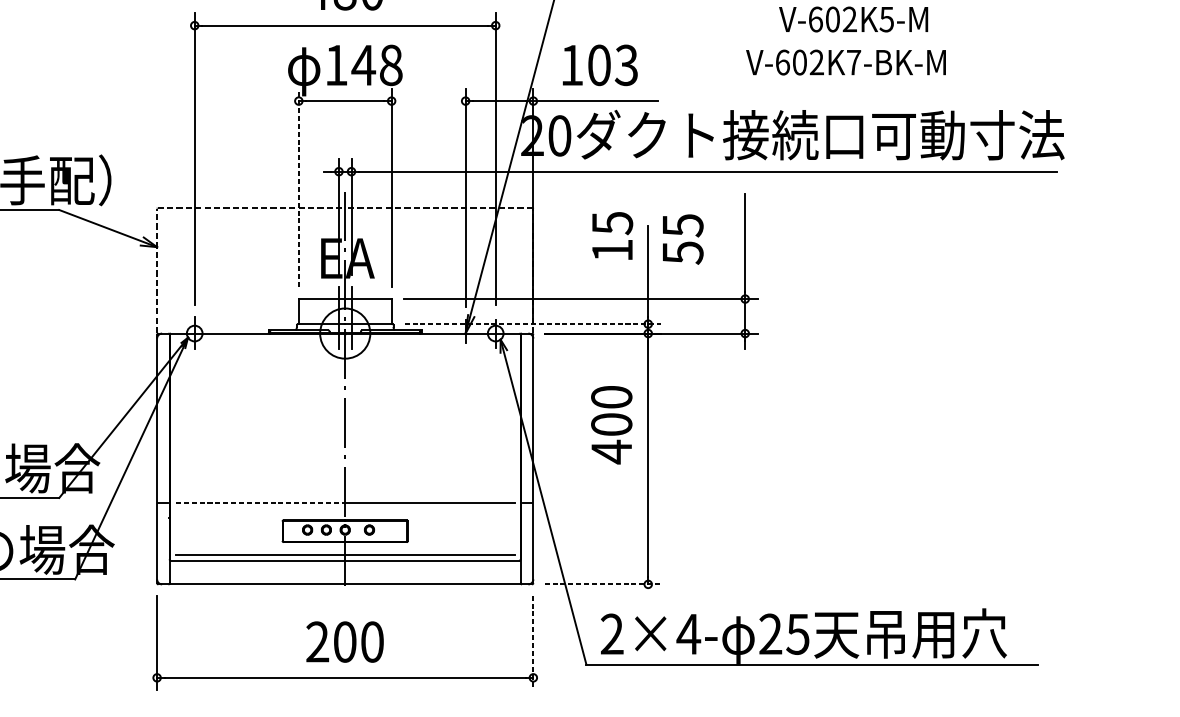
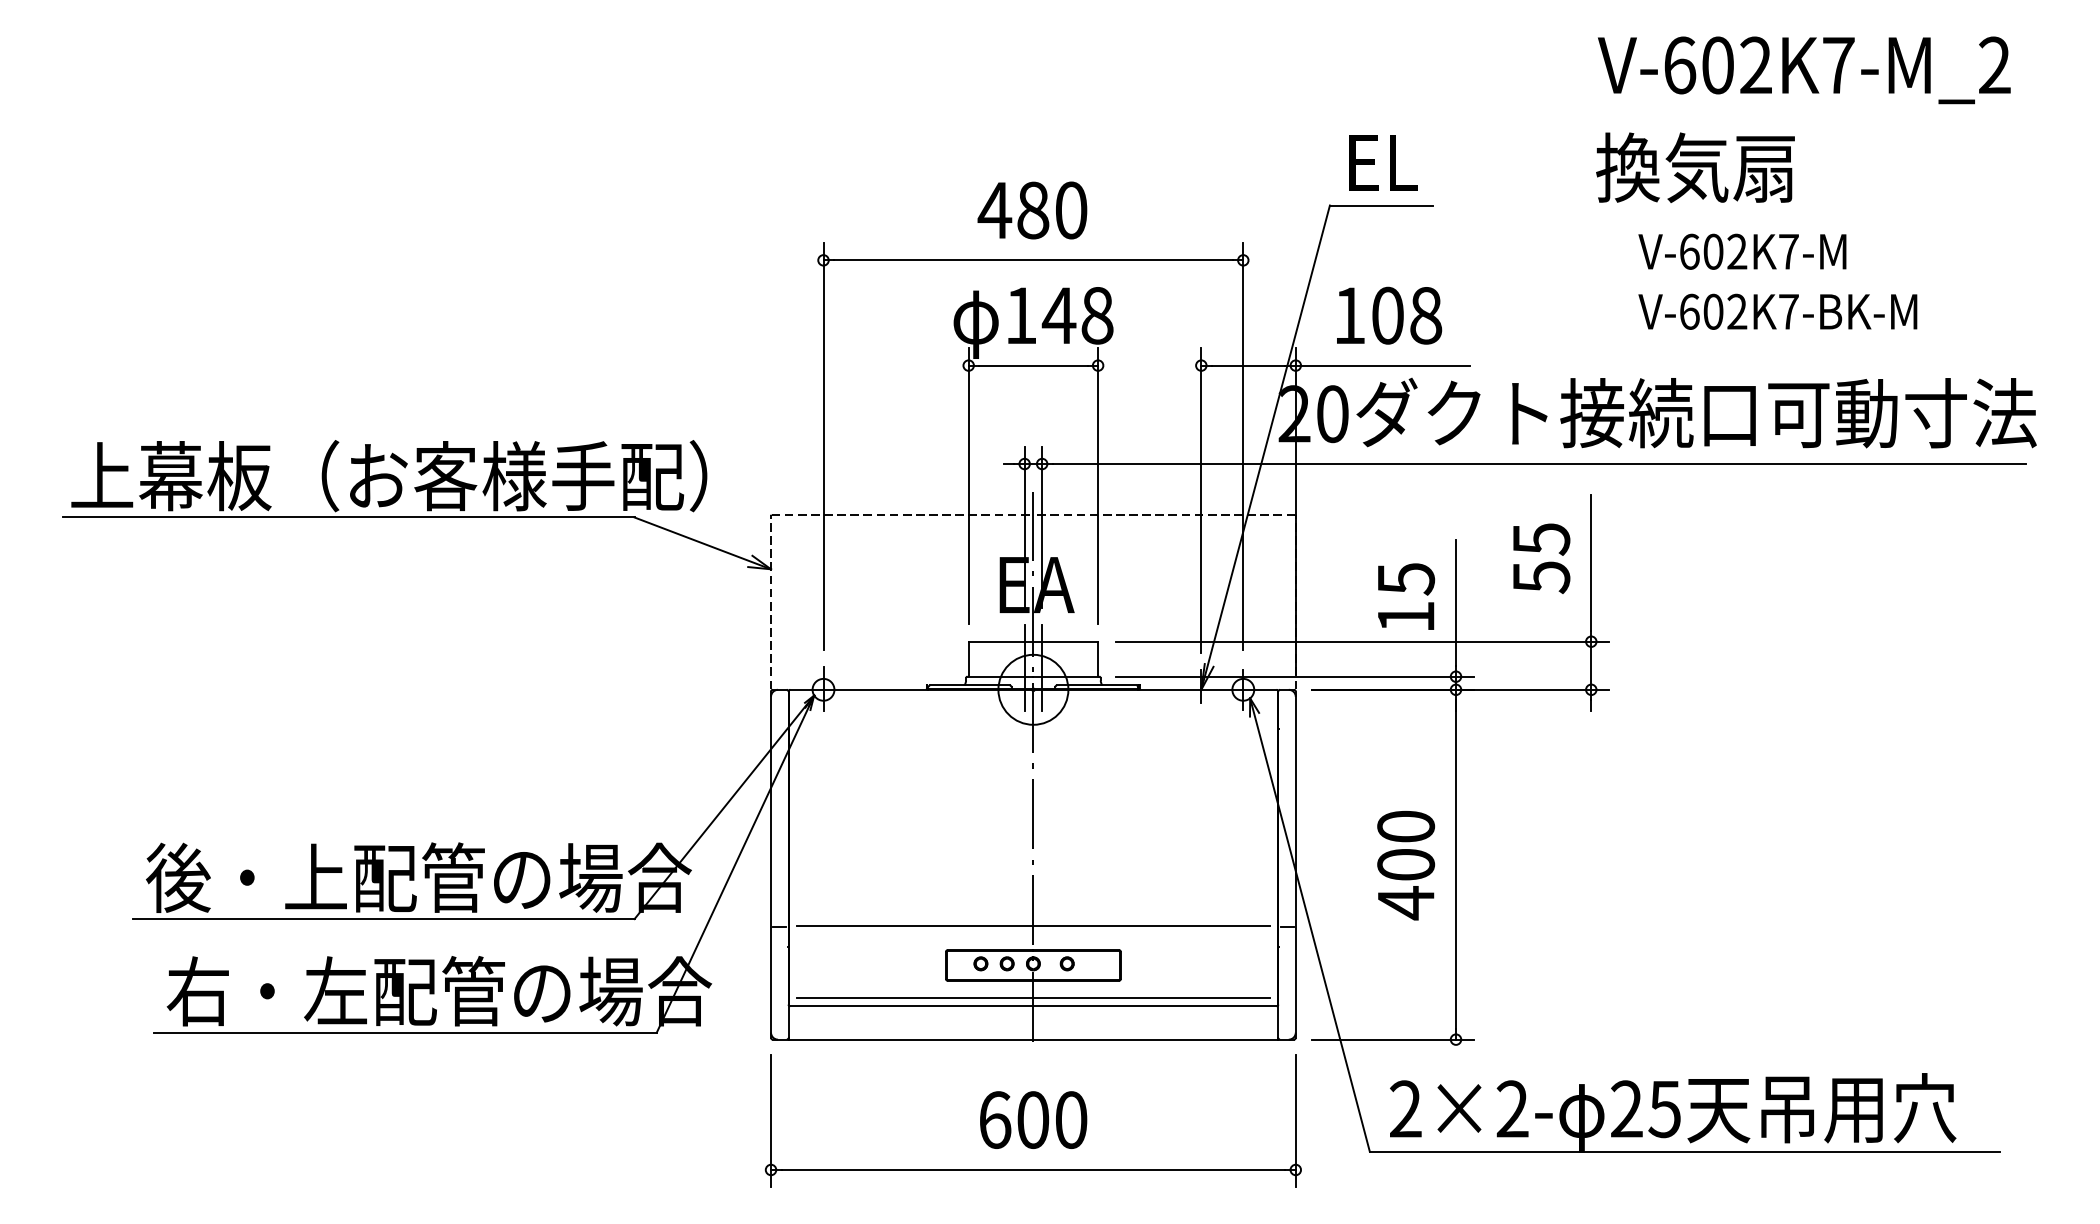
text: (886, 19) -> (1788, 251), V-602K5-M -> V-602K7-M
text: (845, 62) -> (1777, 311), moved
text: (626, 65) -> (1425, 315), 103 -> 108
line: (298, 187) -> (968, 485), dashed -> solid
text: (612, 235) -> (1406, 596), moved
text: (683, 239) -> (1541, 558), moved
line: (532, 324) -> (1294, 676), dashed -> solid
text: (612, 425) -> (1406, 865), moved
line: (260, 503) -> (915, 926), dashed -> solid
line: (602, 584) -> (1392, 1039), dashed -> solid
text: (688, 633) -> (1512, 1108), 2×4- -> 2×2-
text: (318, 641) -> (995, 1119), 200 -> 600
line: (533, 643) -> (1295, 1121), dashed -> solid

